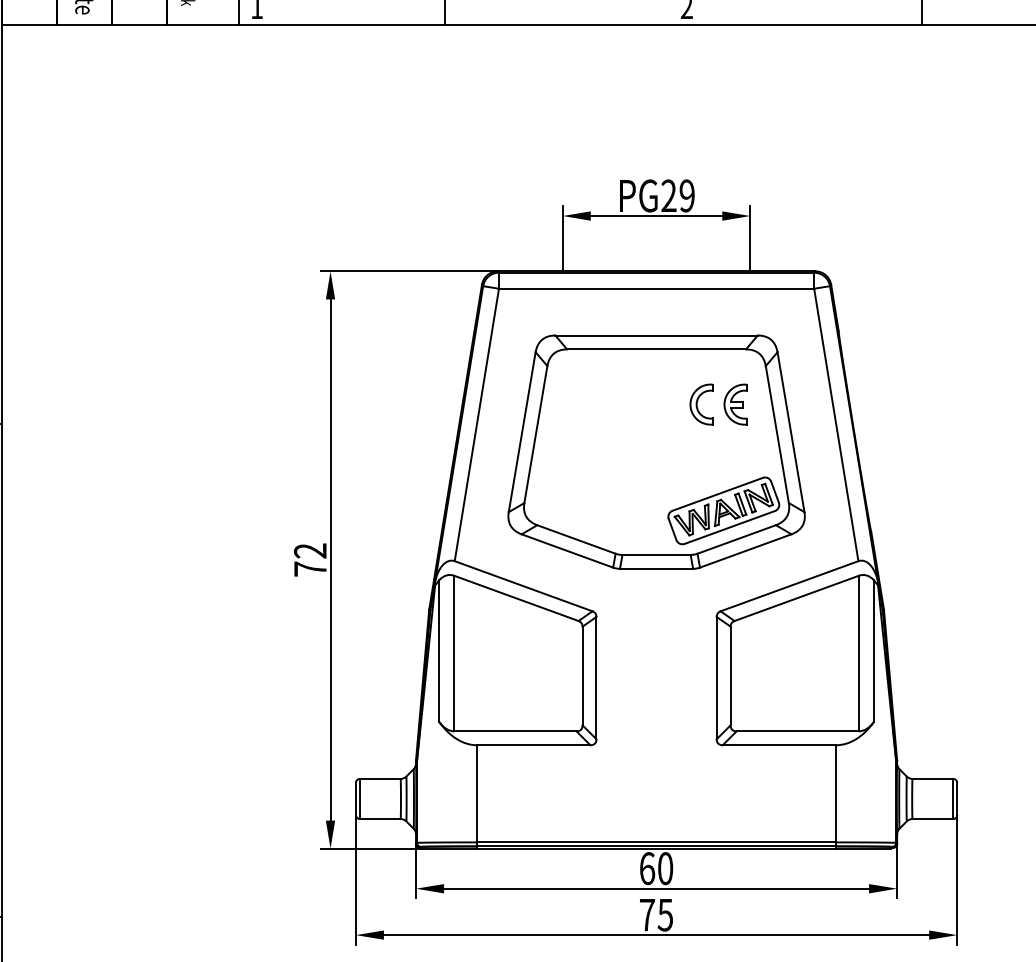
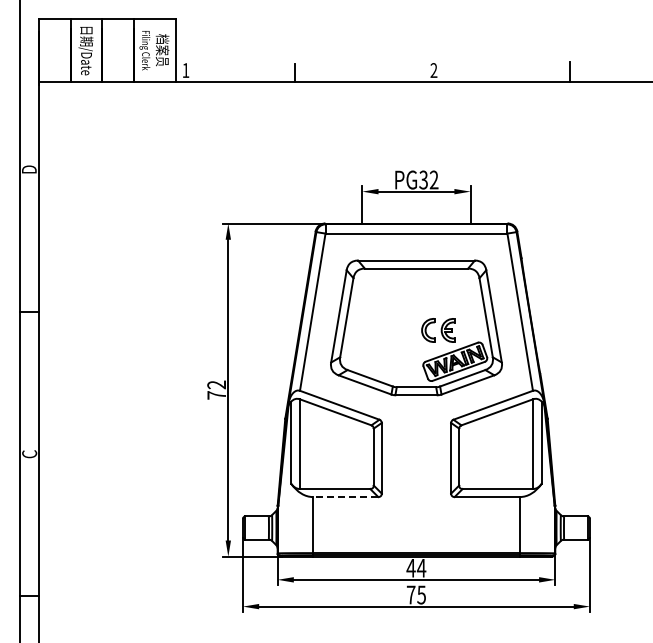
text: (677, 196) -> (428, 180), PG29 -> PG32
part: (718, 404) -> (438, 330), moved
line: (533, 746) -> (345, 497), solid -> dashed
text: (656, 867) -> (416, 567), 60 -> 44

